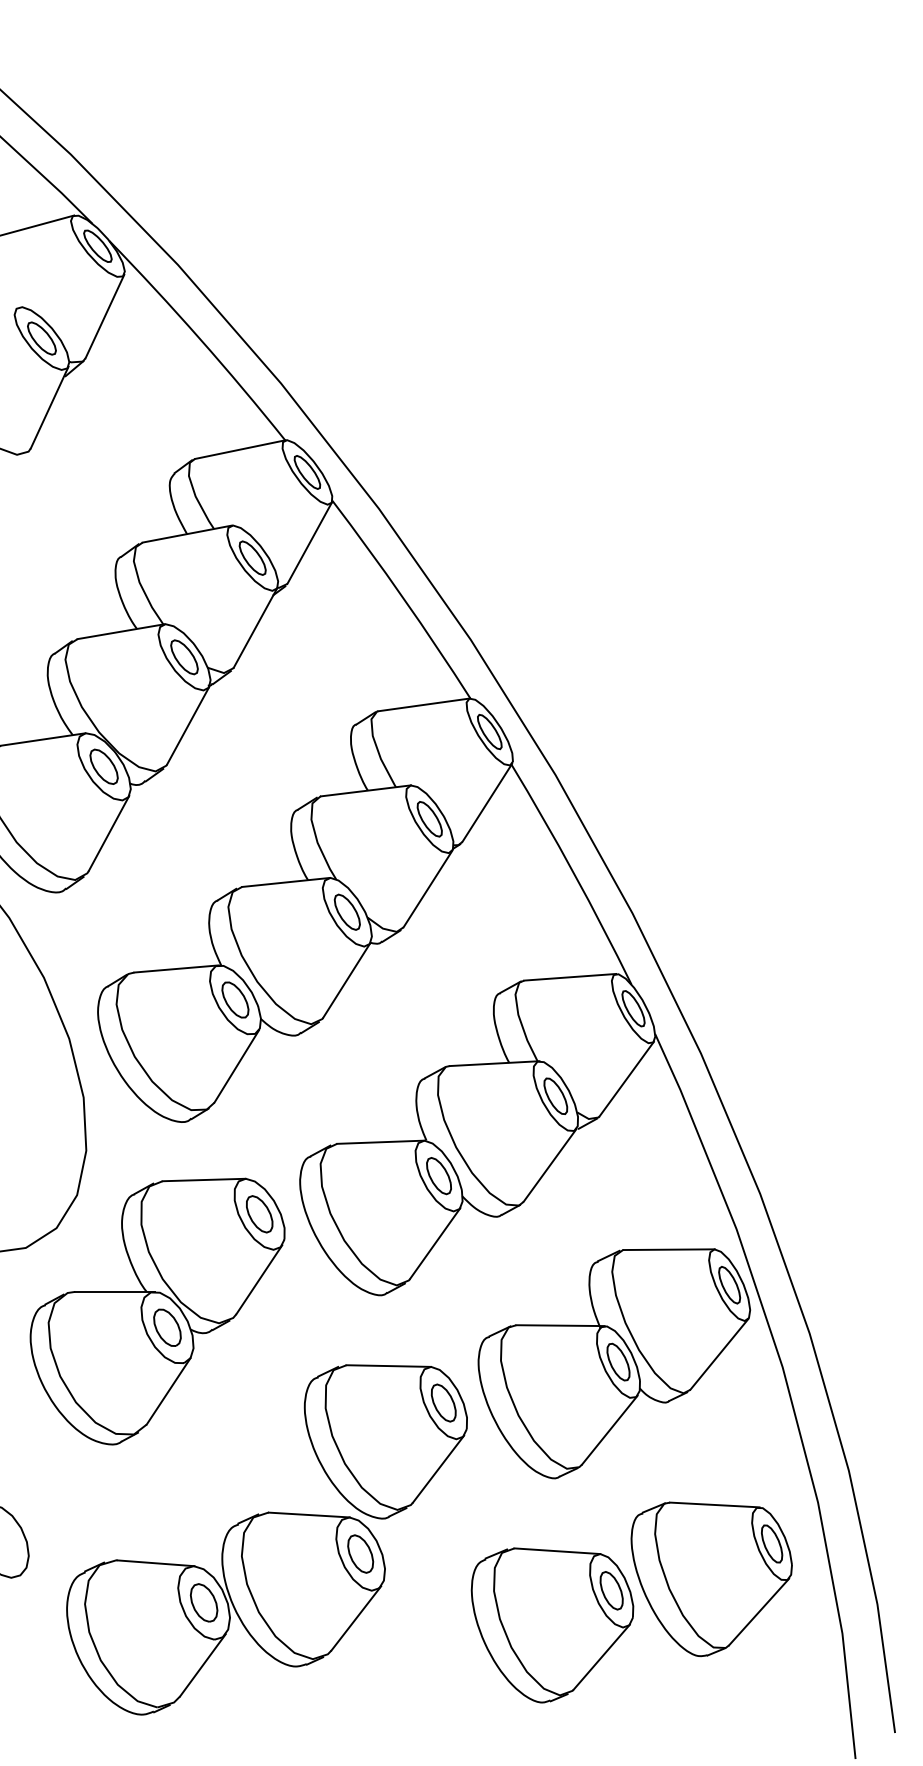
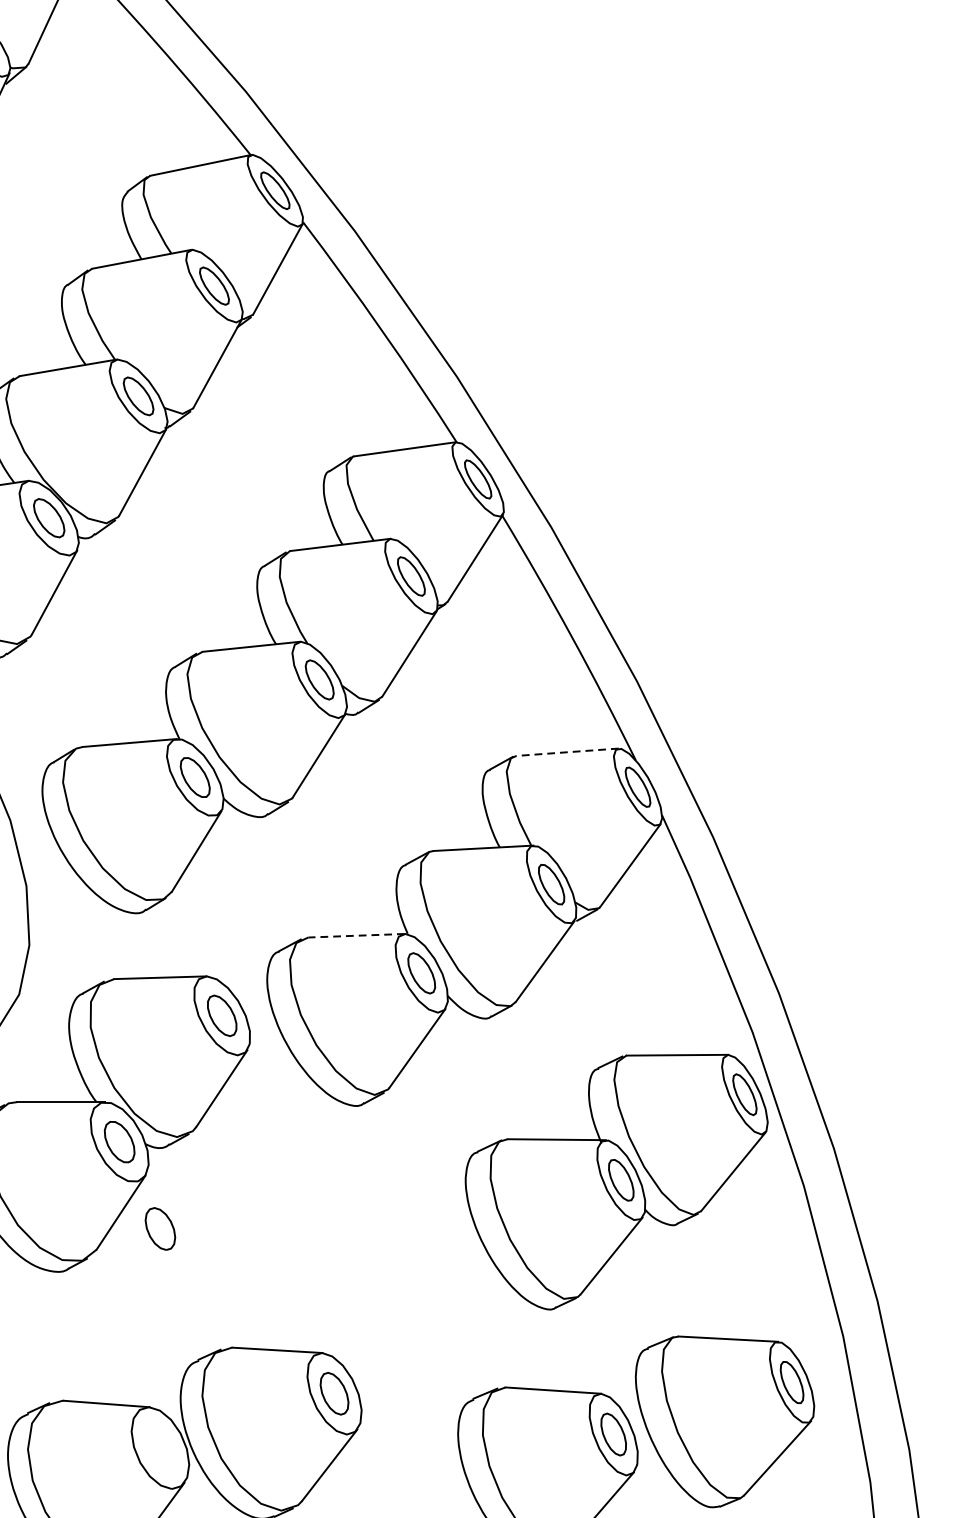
line: (569, 977) -> (566, 752), solid -> dashed
line: (379, 1142) -> (355, 936), solid -> dashed
part: (385, 1441) -> (362, 1268), removed
part: (203, 1602) -> (159, 1228), moved

